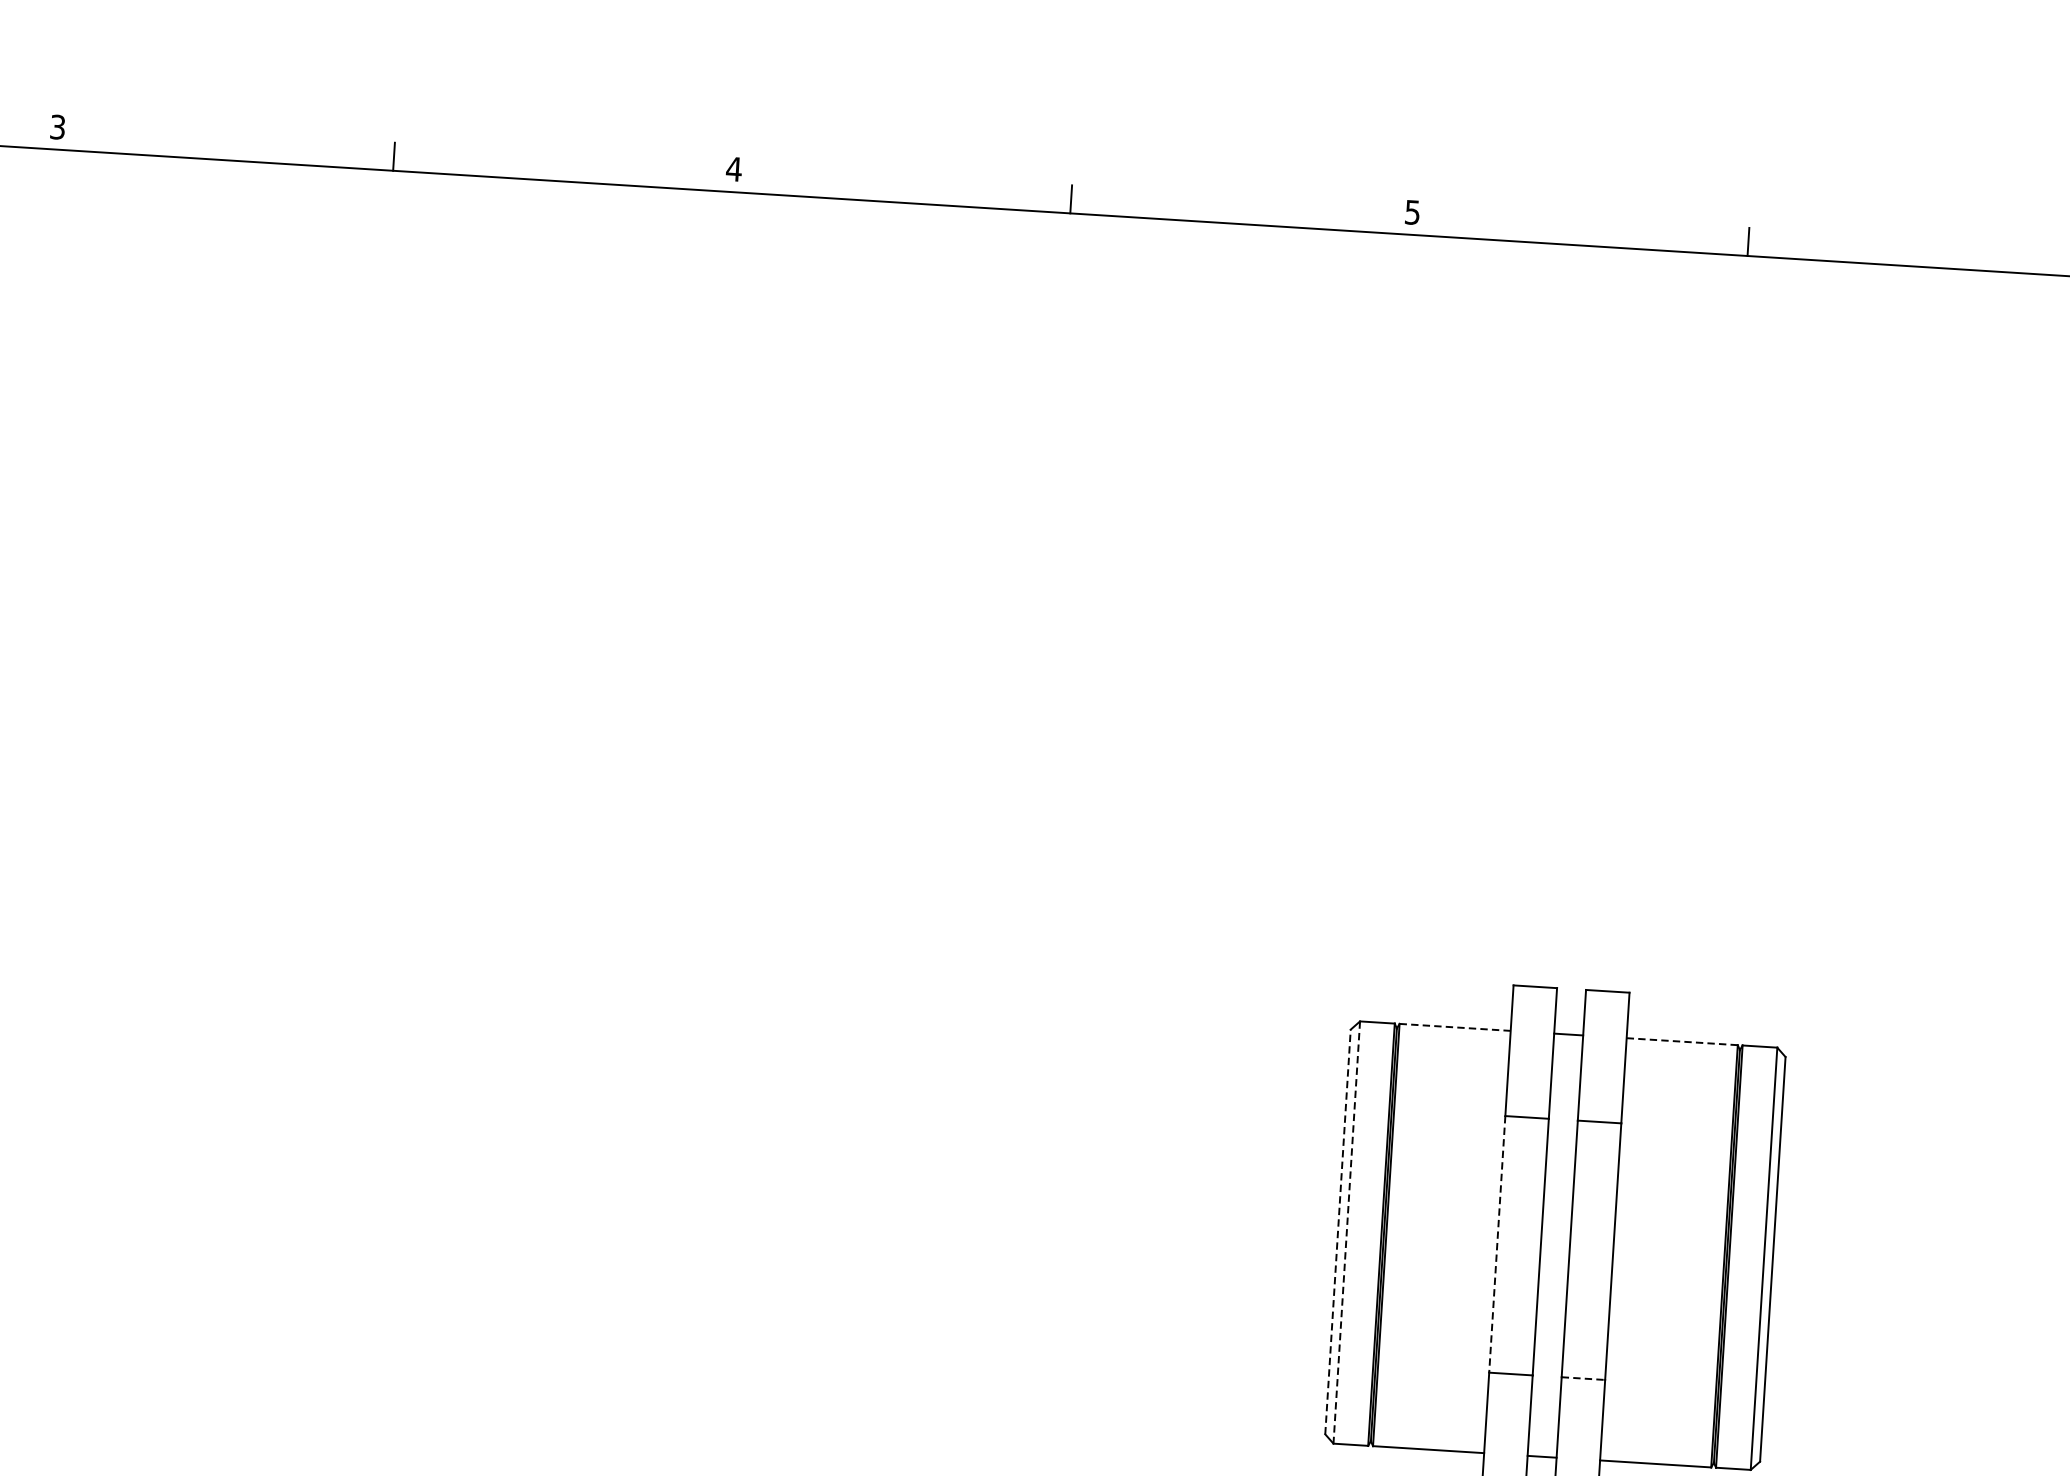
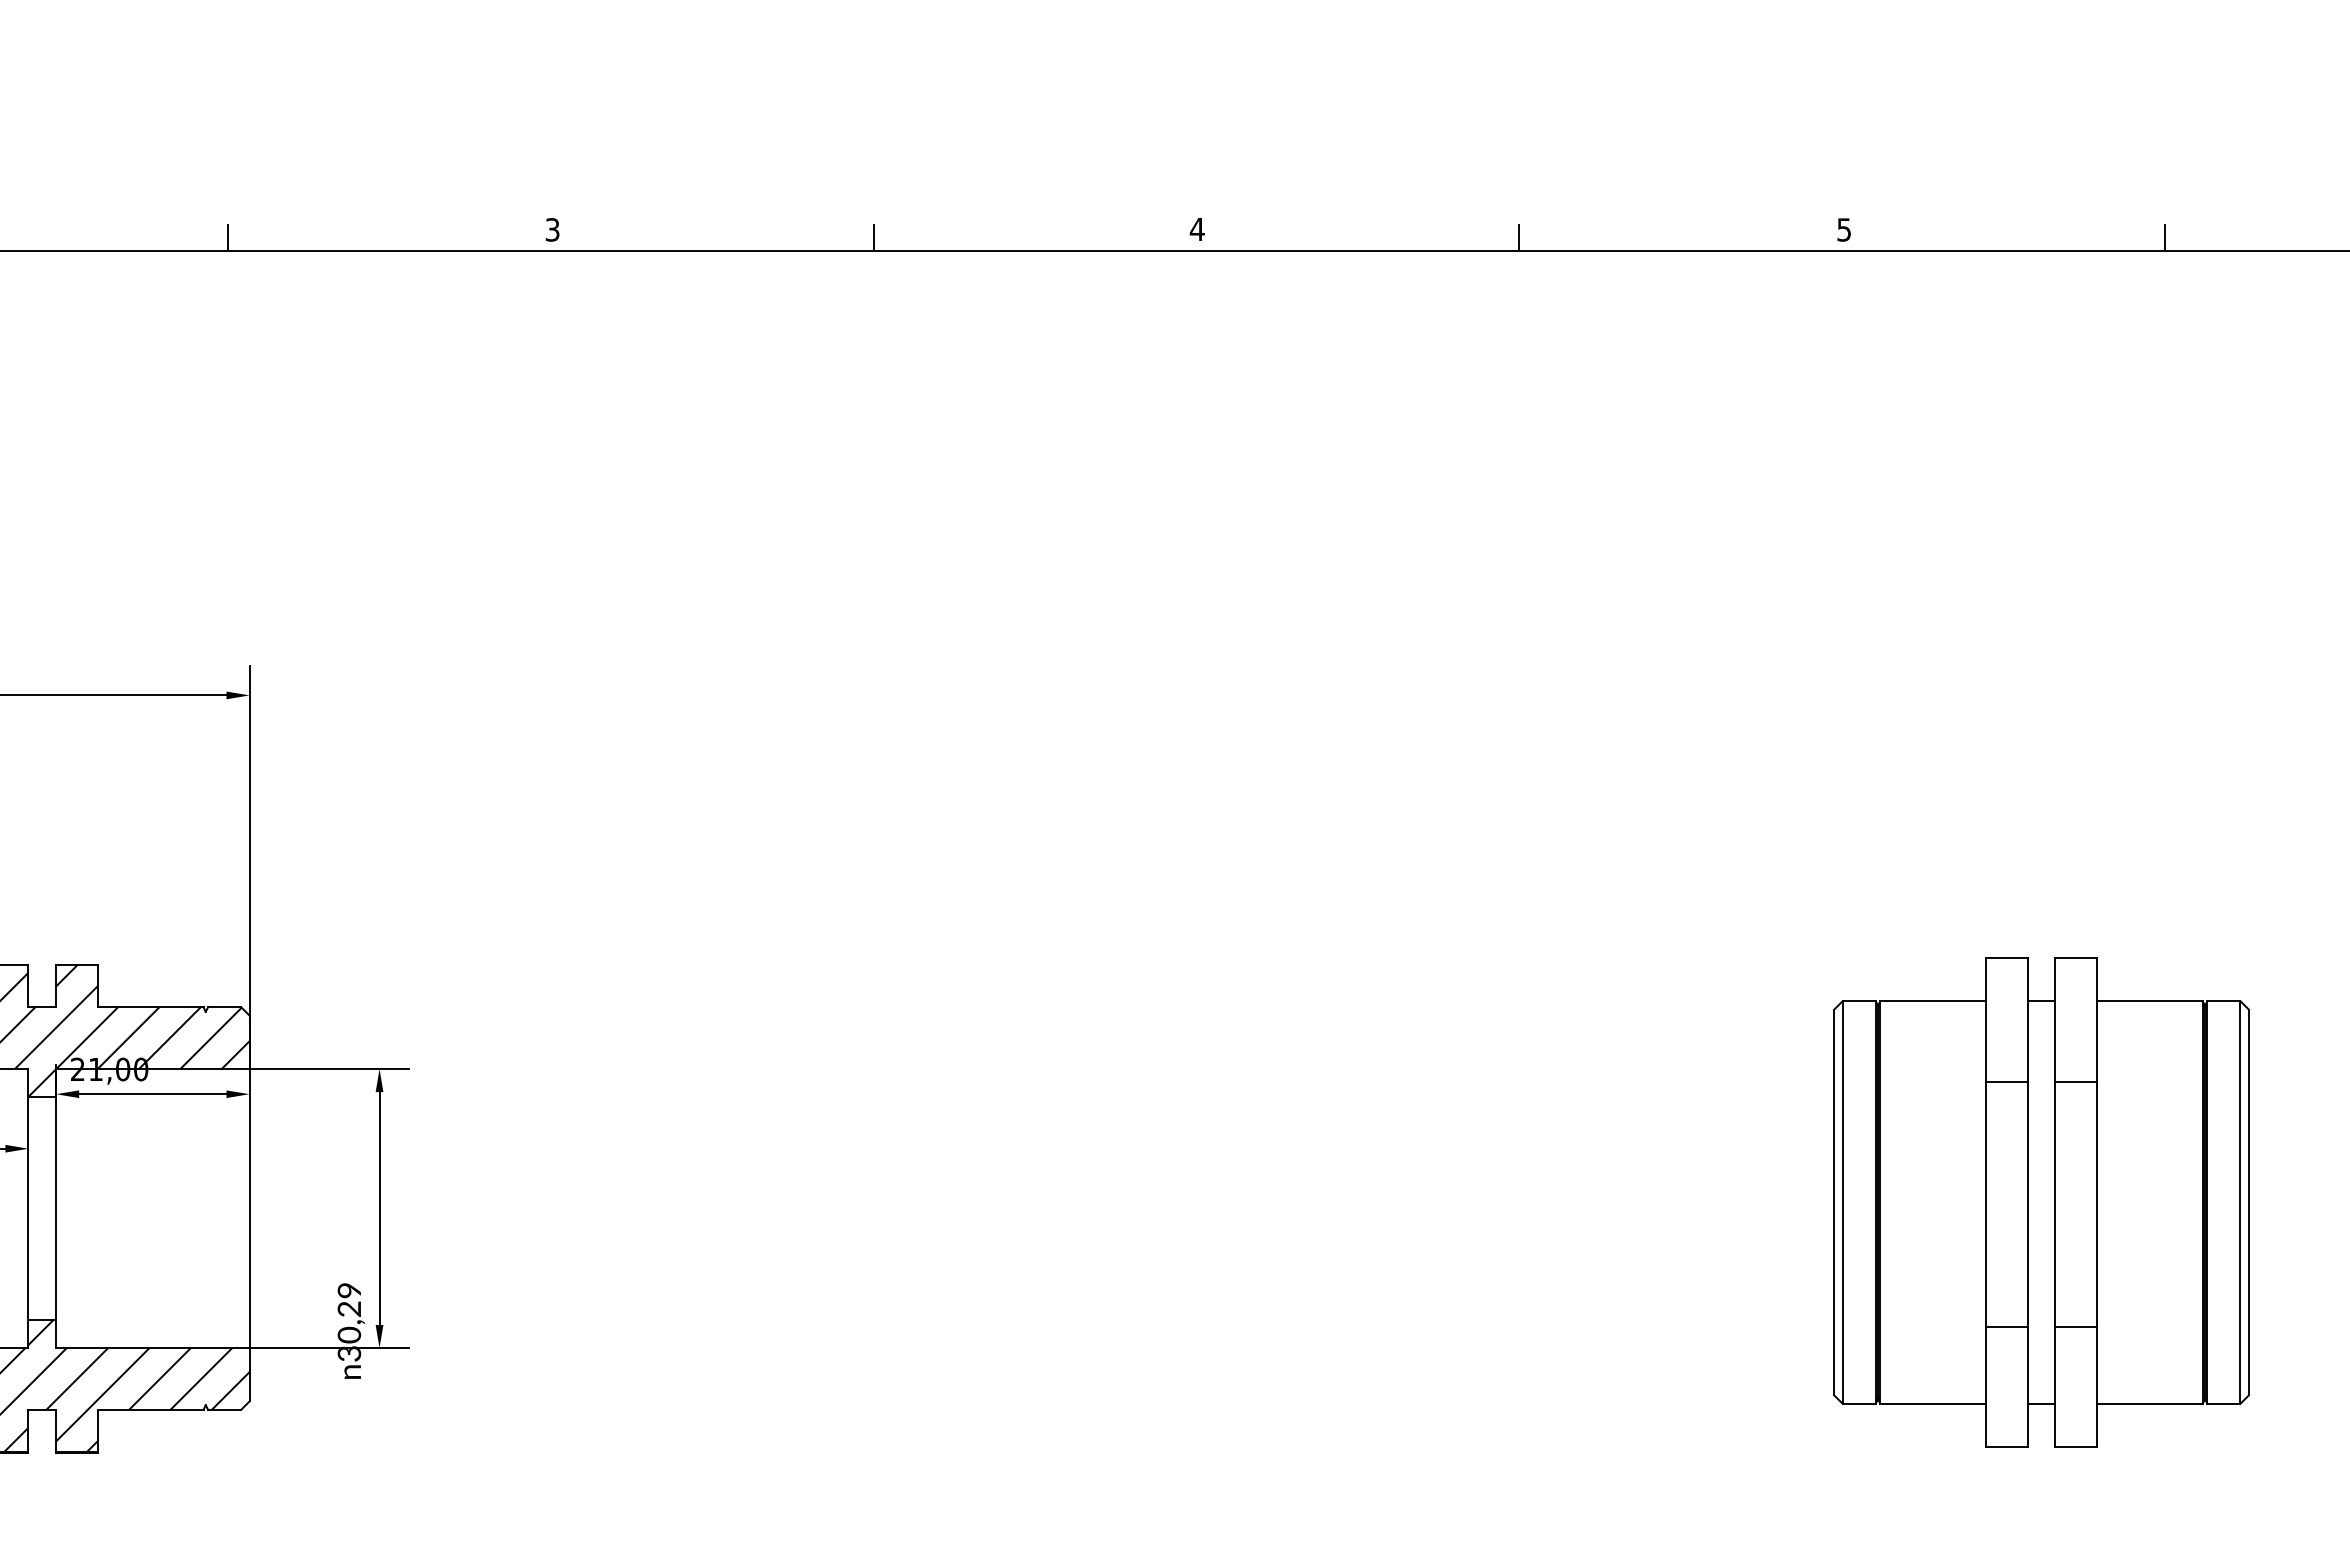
line: (1455, 1027) -> (1933, 1001), dashed -> solid
line: (1681, 1041) -> (2149, 1001), dashed -> solid
line: (1338, 1232) -> (1834, 1202), dashed -> solid
line: (1346, 1232) -> (1842, 1202), dashed -> solid
line: (1497, 1245) -> (1986, 1205), dashed -> solid
line: (1583, 1379) -> (2076, 1327), dashed -> solid

